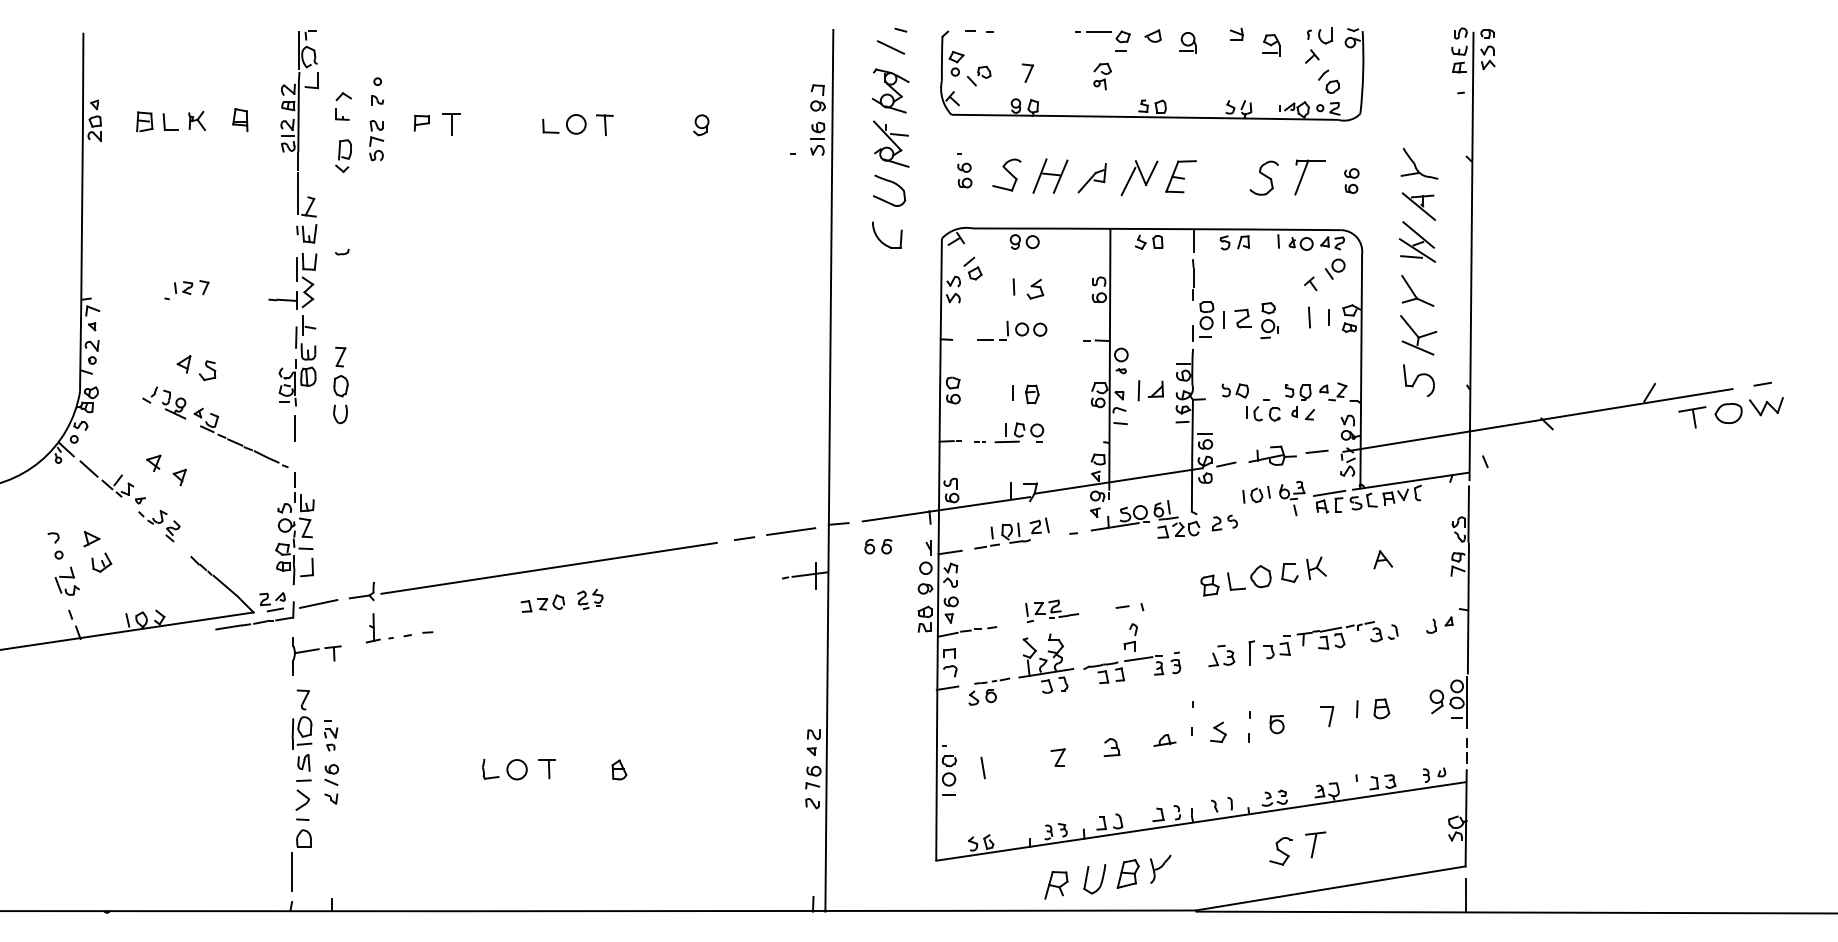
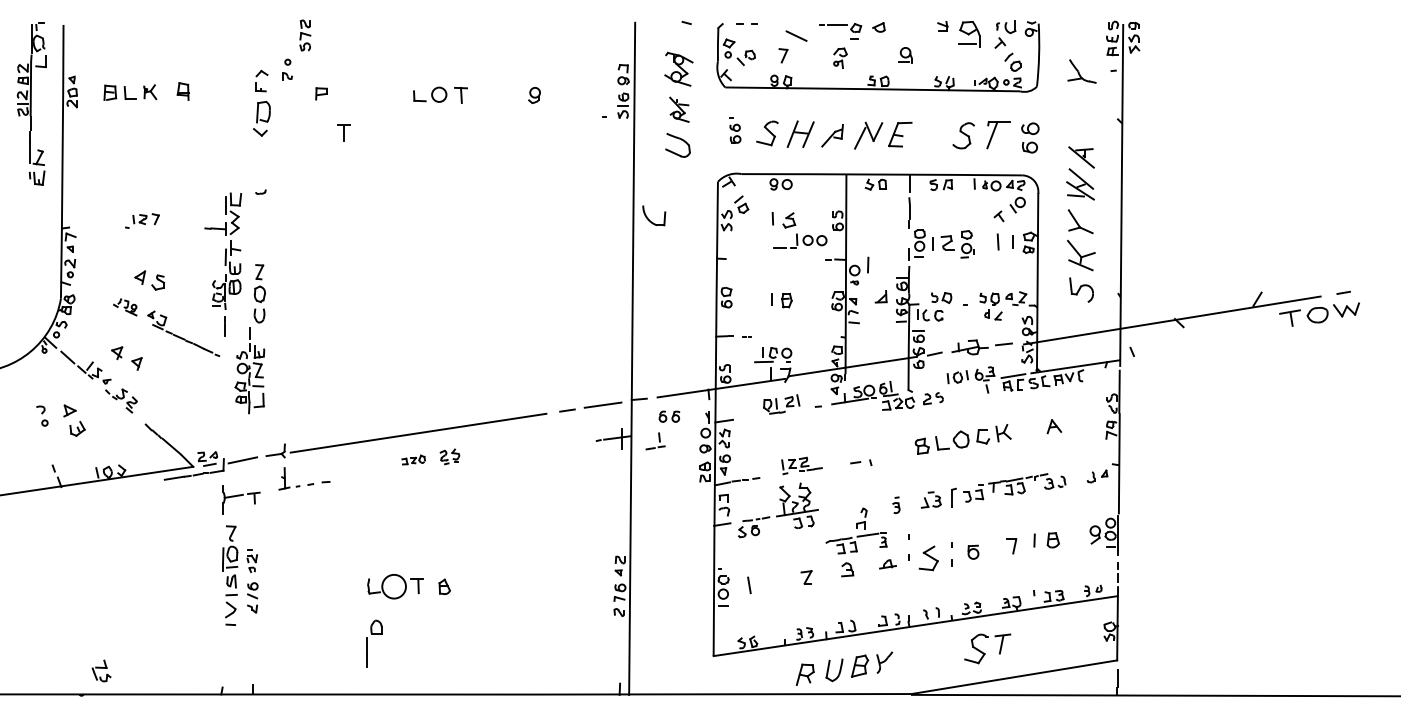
part: (1187, 42) -> (905, 55), moved
part: (1271, 45) -> (969, 34), size x1.6
line: (890, 47) -> (796, 36), moved
part: (451, 124) -> (344, 132), moved
part: (299, 136) -> (31, 104), moved
part: (376, 140) -> (305, 35), moved
part: (891, 143) -> (679, 109), size x0.7
part: (343, 156) -> (261, 119), size x1.4
part: (1419, 163) -> (1082, 71), moved
part: (1351, 180) -> (1030, 137), size x1.6
part: (881, 240) -> (649, 219), moved
part: (1012, 330) -> (800, 241), moved
line: (1138, 390) -> (867, 264), moved
part: (164, 402) -> (125, 306), size x0.7
part: (1263, 413) -> (930, 315), moved
part: (1019, 432) -> (773, 354), moved
part: (294, 528) -> (249, 370), moved
part: (986, 537) -> (655, 440), moved
part: (66, 580) -> (100, 670), moved
part: (542, 603) -> (413, 460), size x0.7
part: (1123, 653) -> (856, 530), moved
part: (1218, 731) -> (928, 557), size x1.6
circle: (516, 769) -> (393, 586), size x1.6
part: (619, 769) -> (444, 586), moved
part: (1280, 851) -> (976, 649), size x1.4
part: (292, 860) -> (367, 643), moved

